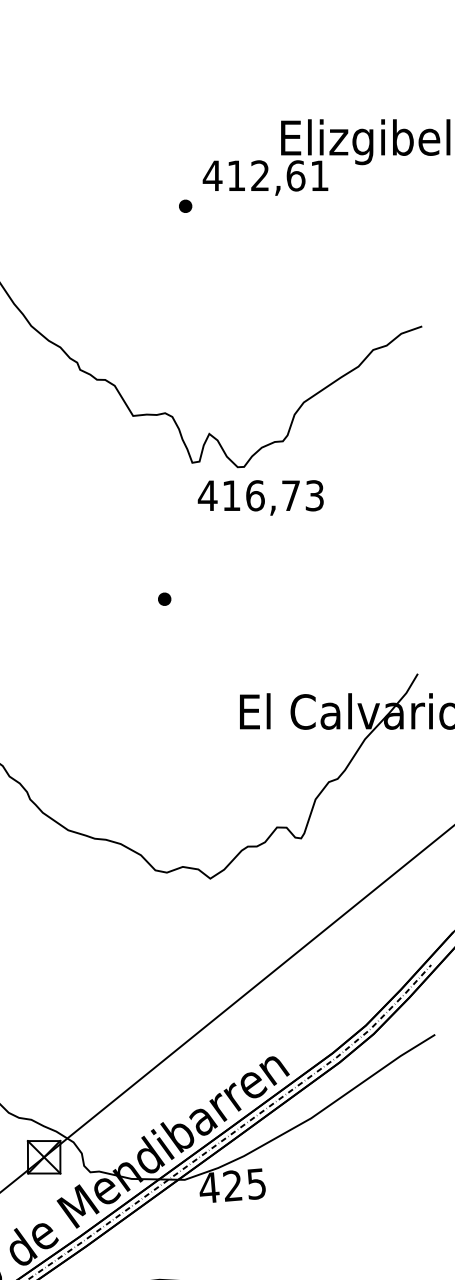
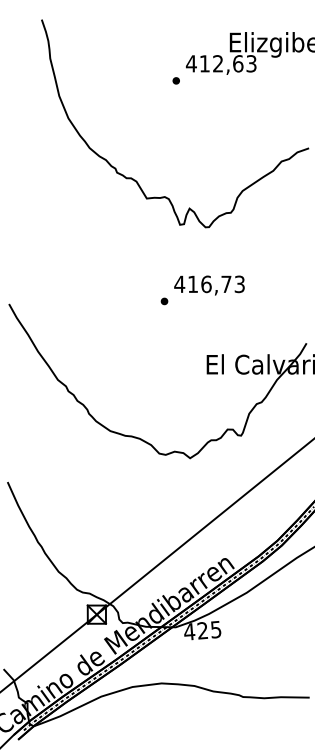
text: (319, 175) -> (251, 63), 412,61 -> 412,63
text: (260, 497) -> (209, 285), moved

